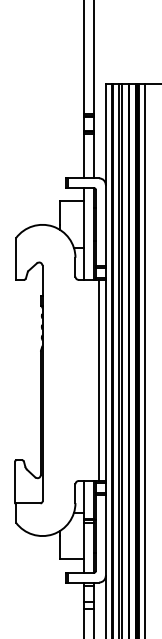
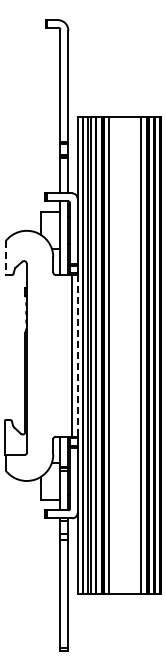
line: (16, 259) -> (5, 258), solid -> dashed
line: (105, 379) -> (77, 355), solid -> dashed

